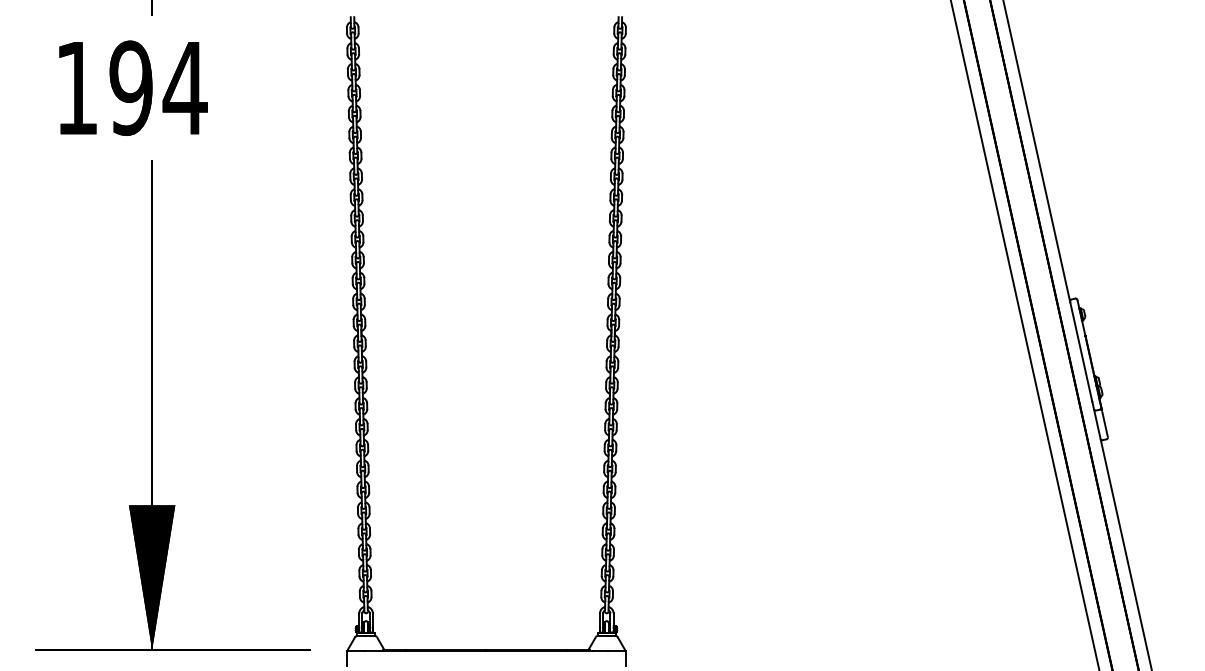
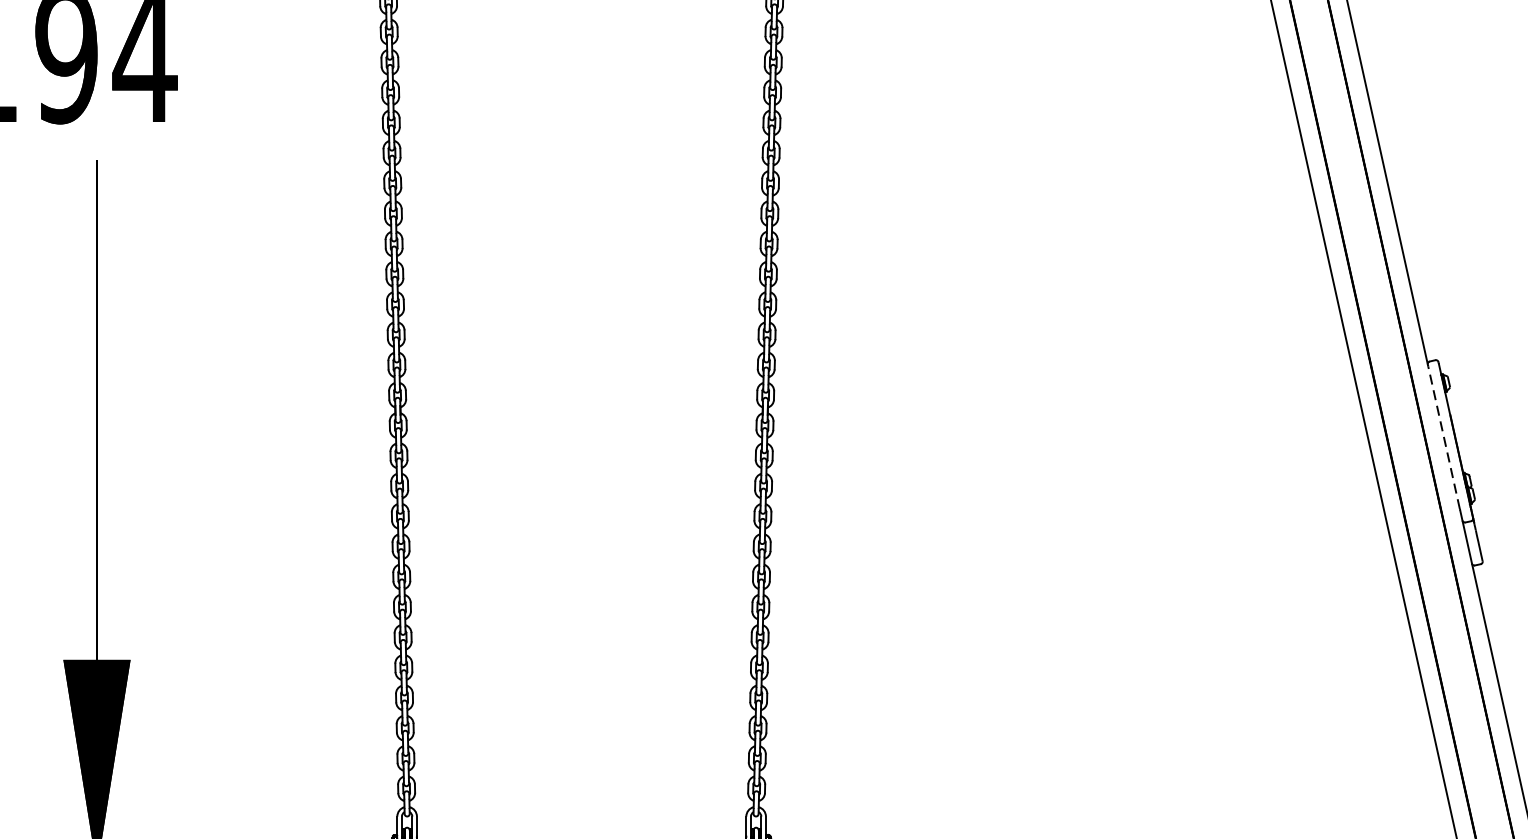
line: (1081, 351) -> (1444, 436), solid -> dashed

